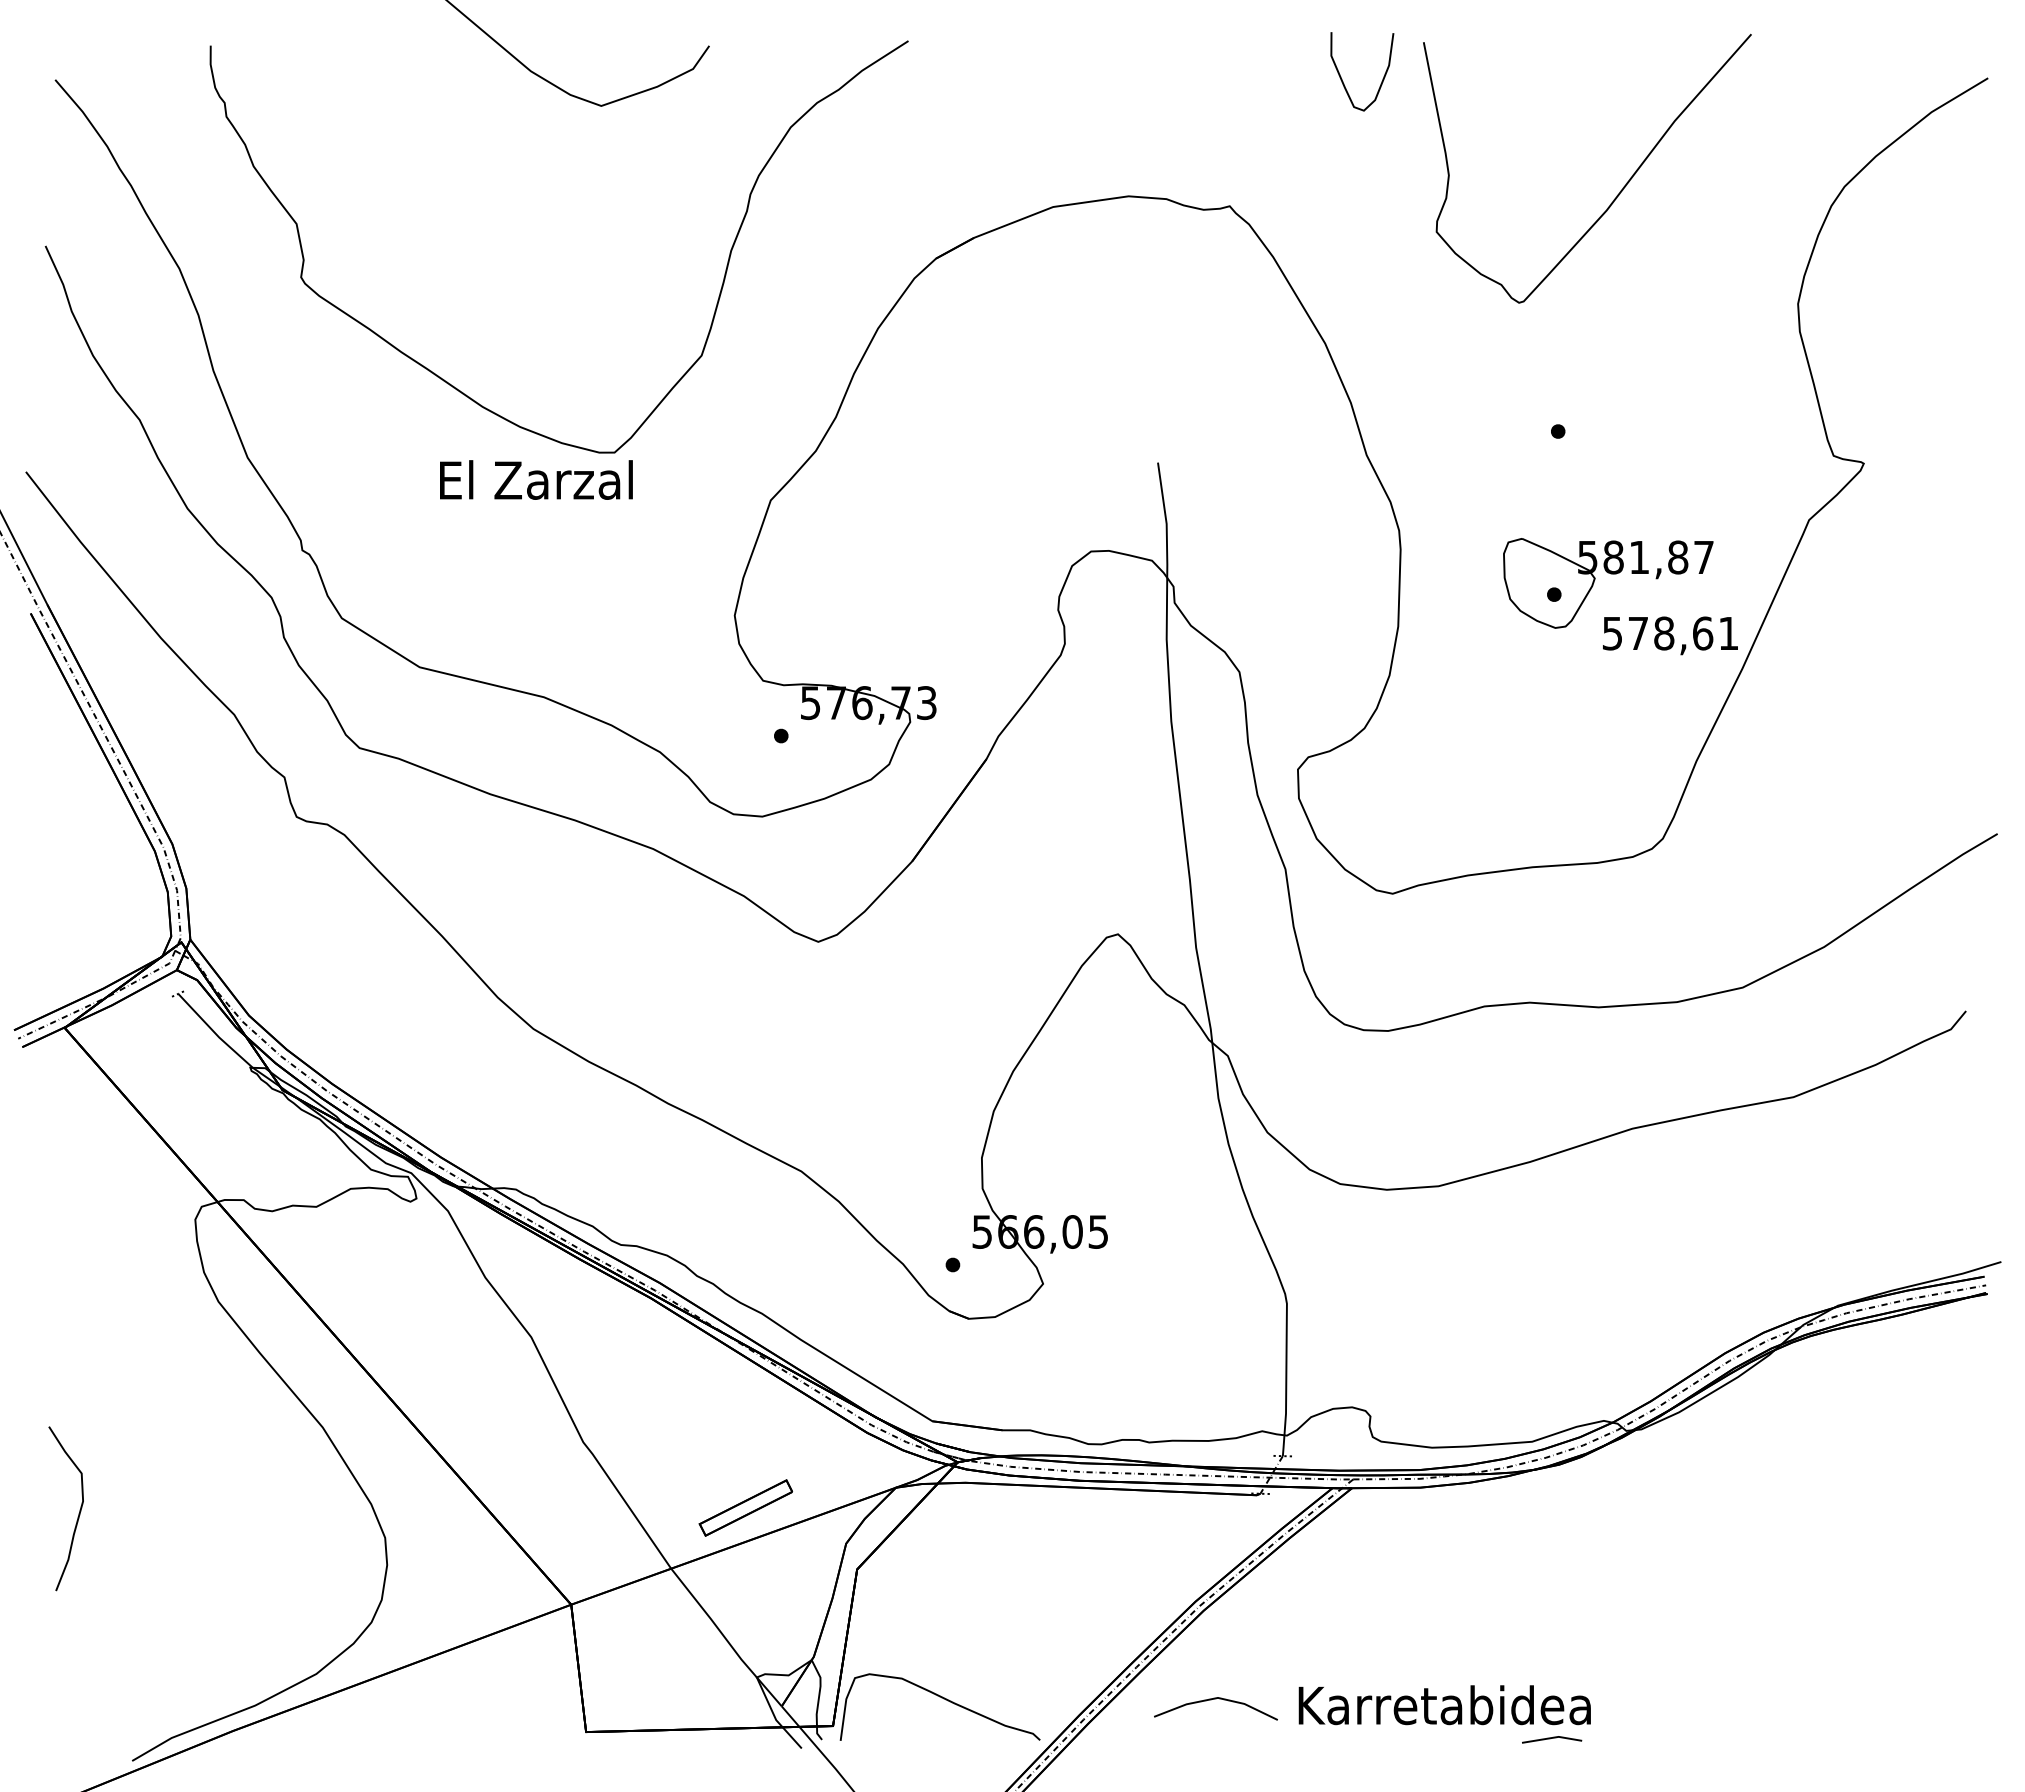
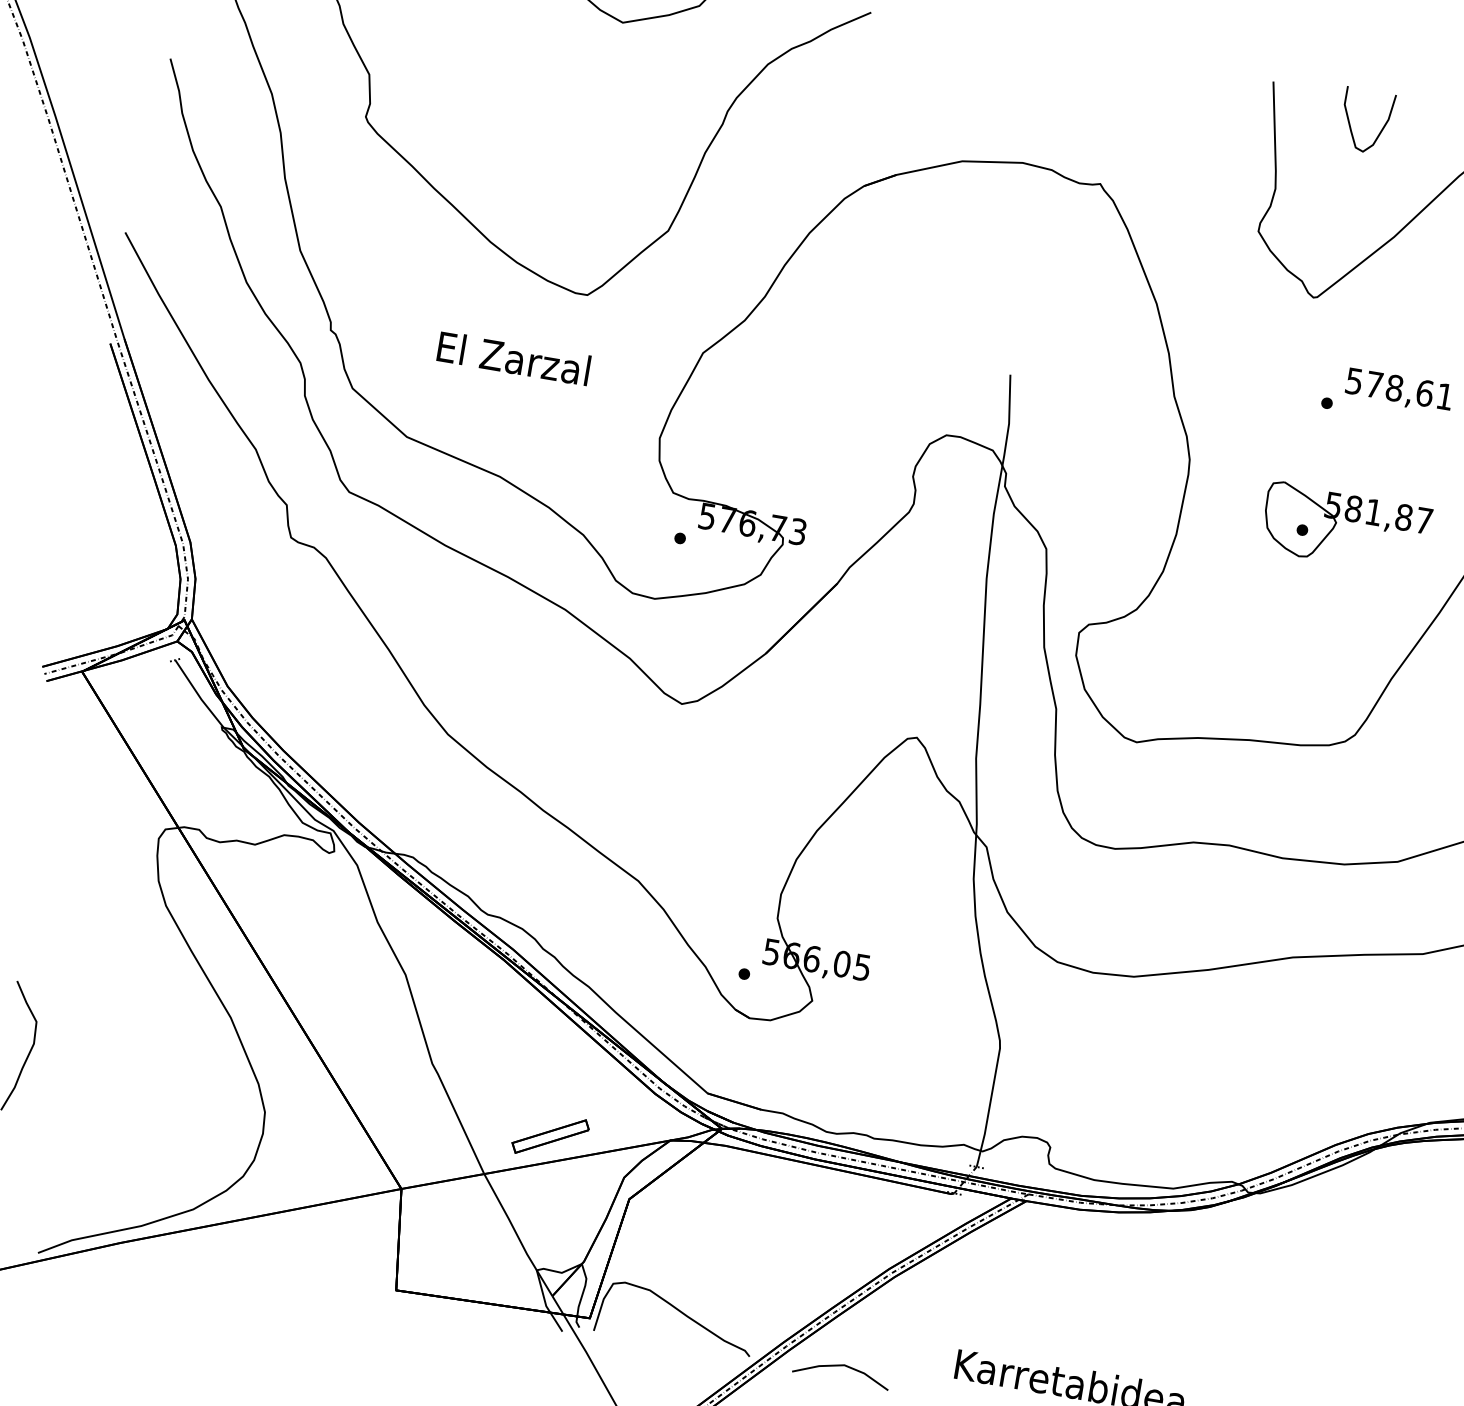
curve: (1382, 78) -> (1381, 128), moved
text: (536, 479) -> (514, 358), moved
text: (1670, 635) -> (1399, 390), moved
line: (1211, 1700) -> (839, 1366), moved

